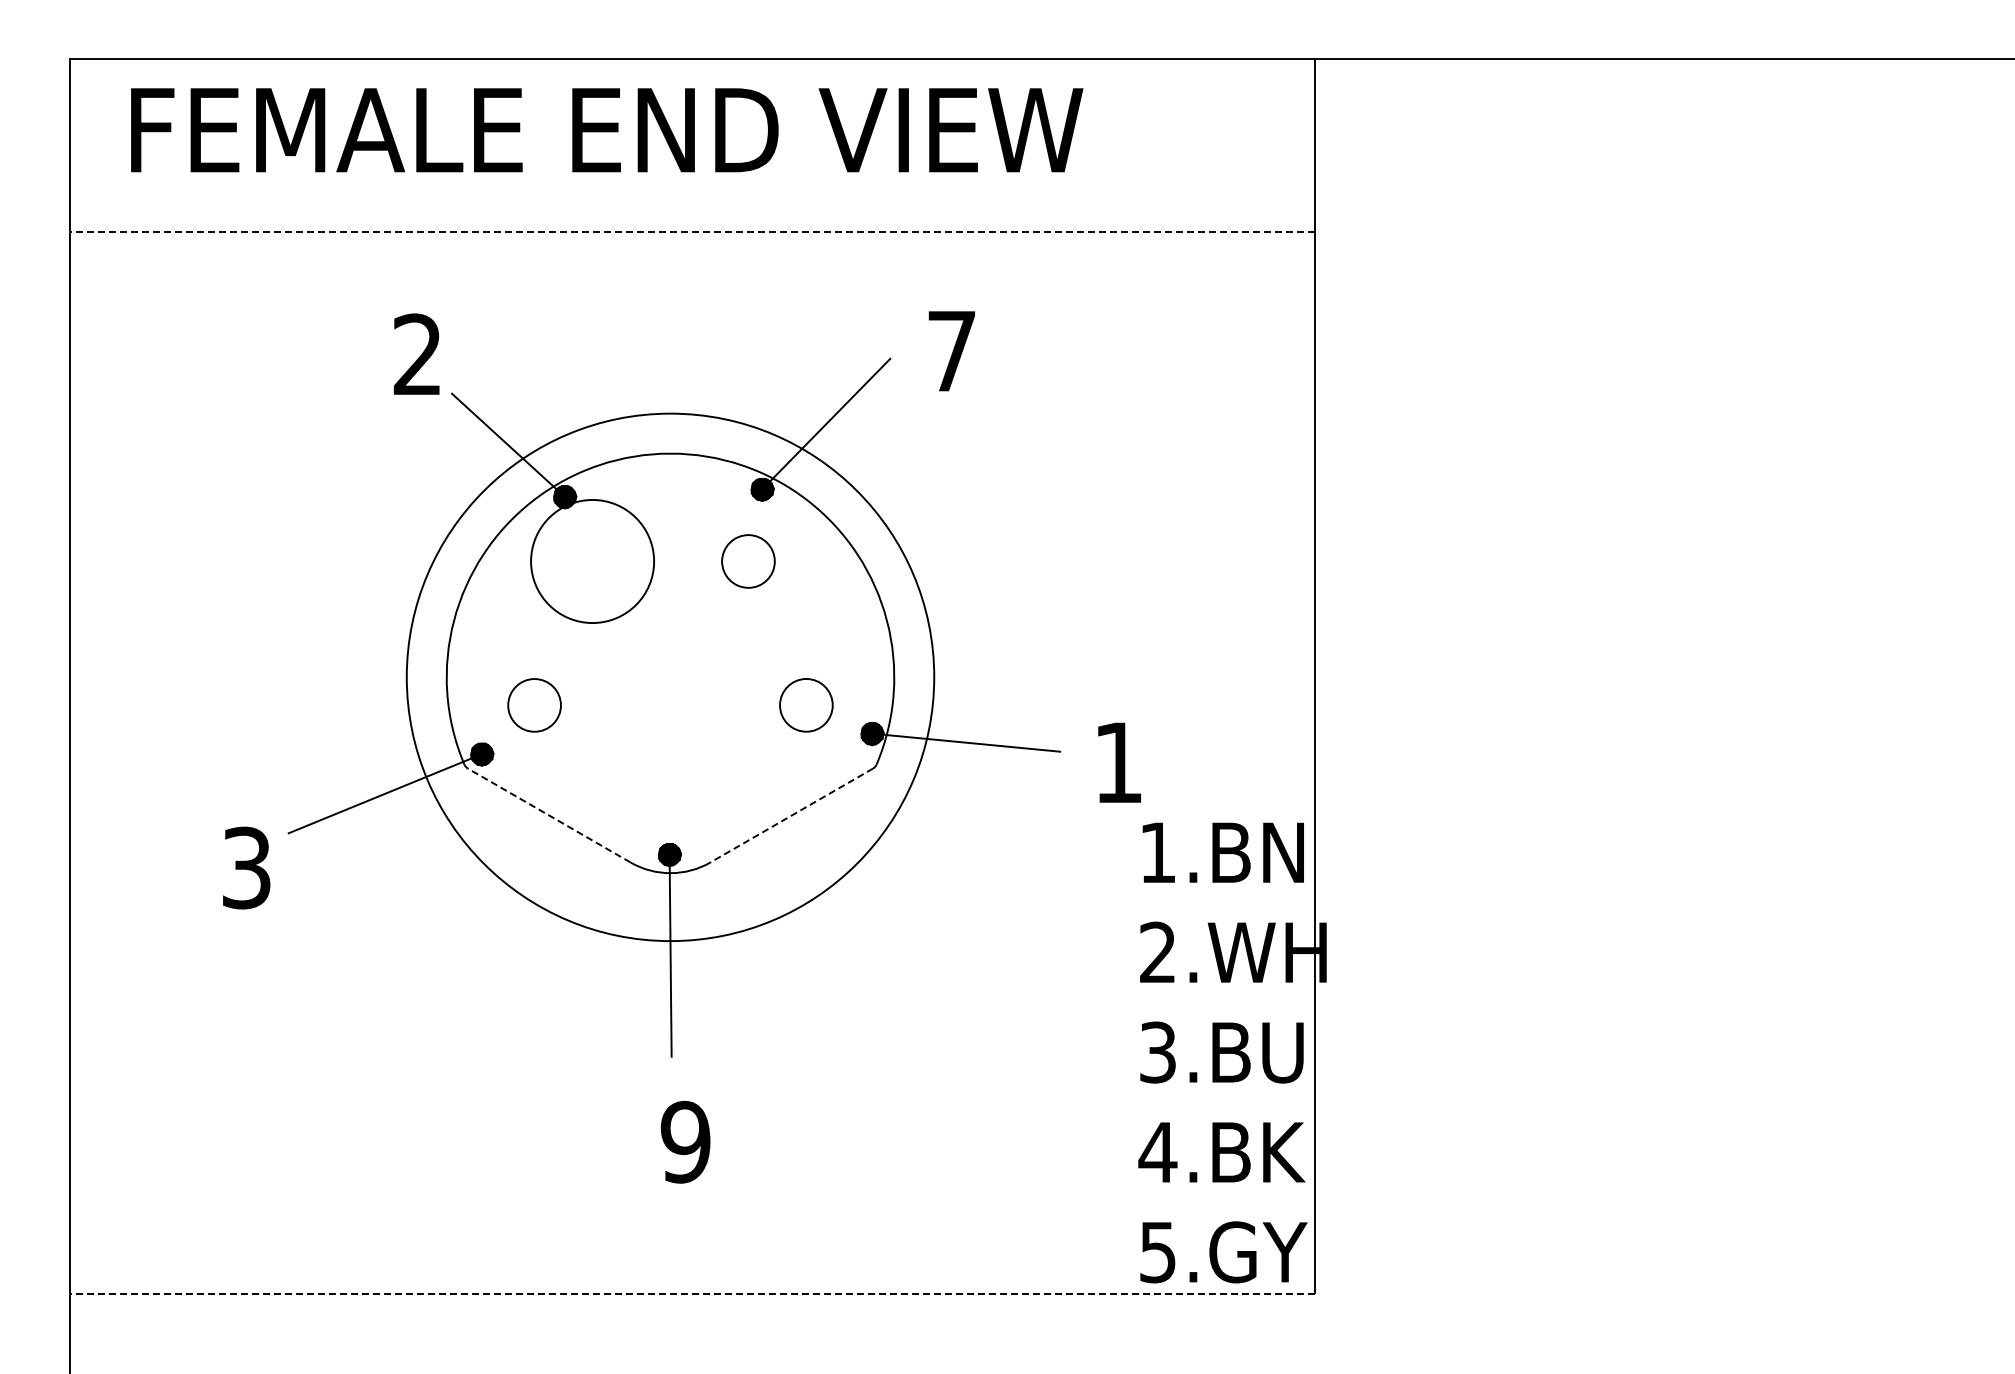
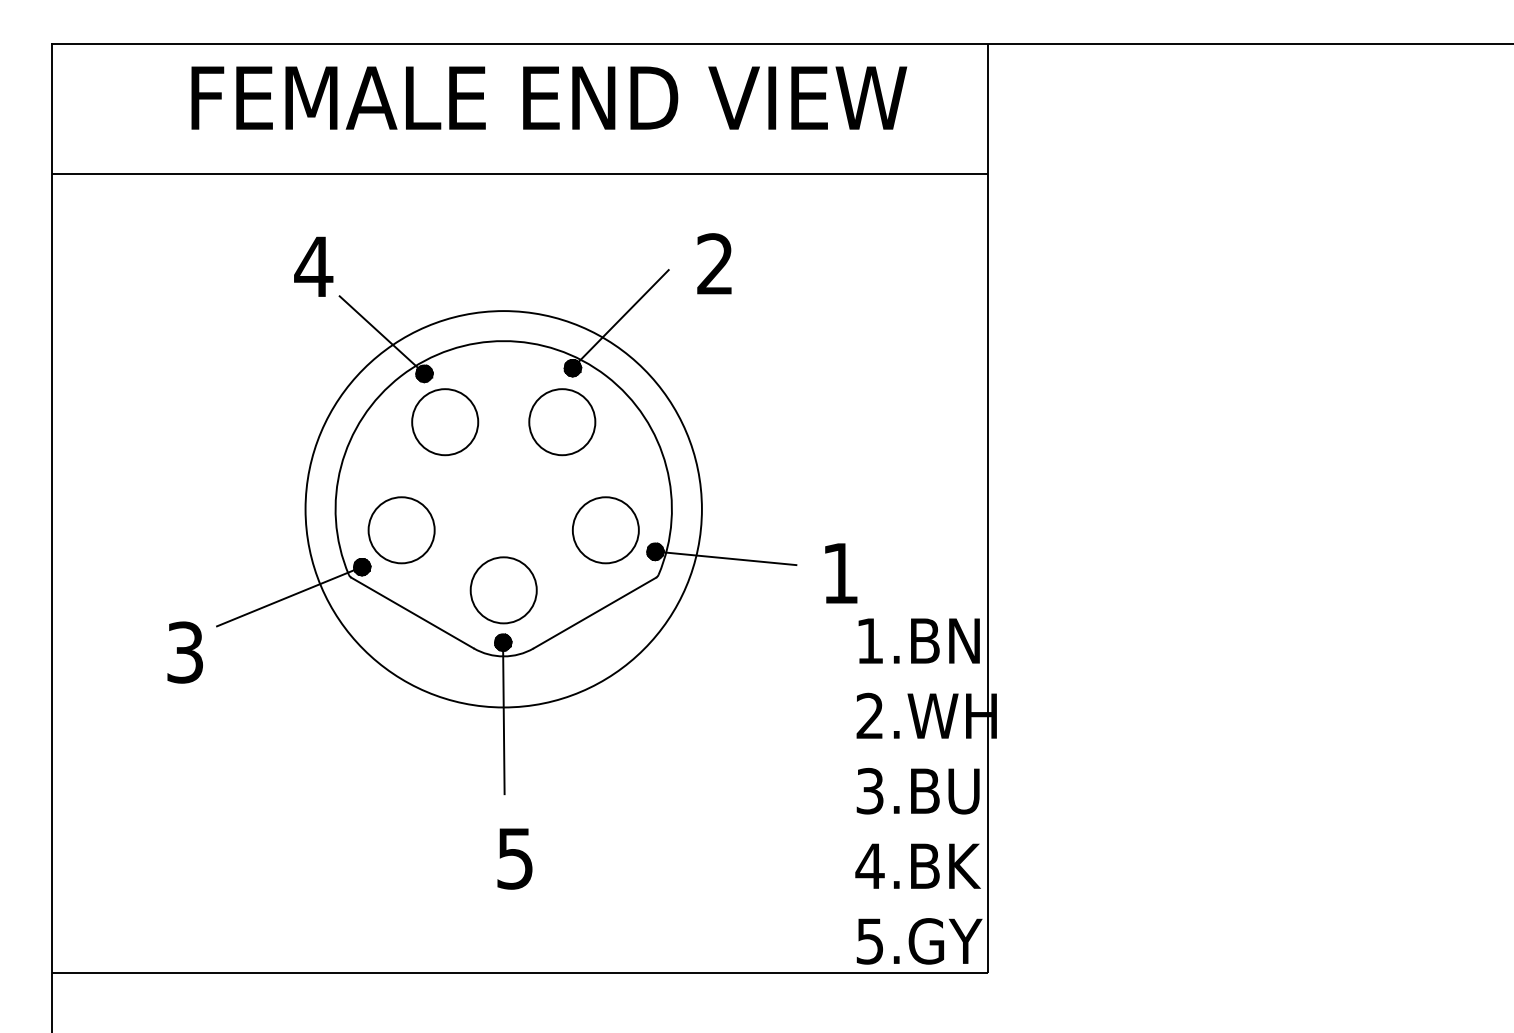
text: (607, 130) -> (549, 98), moved
line: (692, 231) -> (520, 174), dashed -> solid
text: (951, 350) -> (714, 263), 7 -> 2
text: (417, 353) -> (313, 265), 2 -> 4
circle: (592, 561) -> (445, 422), size x0.71
circle: (748, 561) -> (562, 422), size x1.67
circle: (534, 705) -> (401, 530), size x1.67
circle: (806, 705) -> (605, 530), size x1.67
circle: (670, 785) -> (503, 590), added
line: (549, 815) -> (412, 613), dashed -> solid
line: (791, 815) -> (594, 613), dashed -> solid
text: (685, 1141) -> (515, 858), 9 -> 5
line: (692, 1294) -> (520, 973), dashed -> solid

